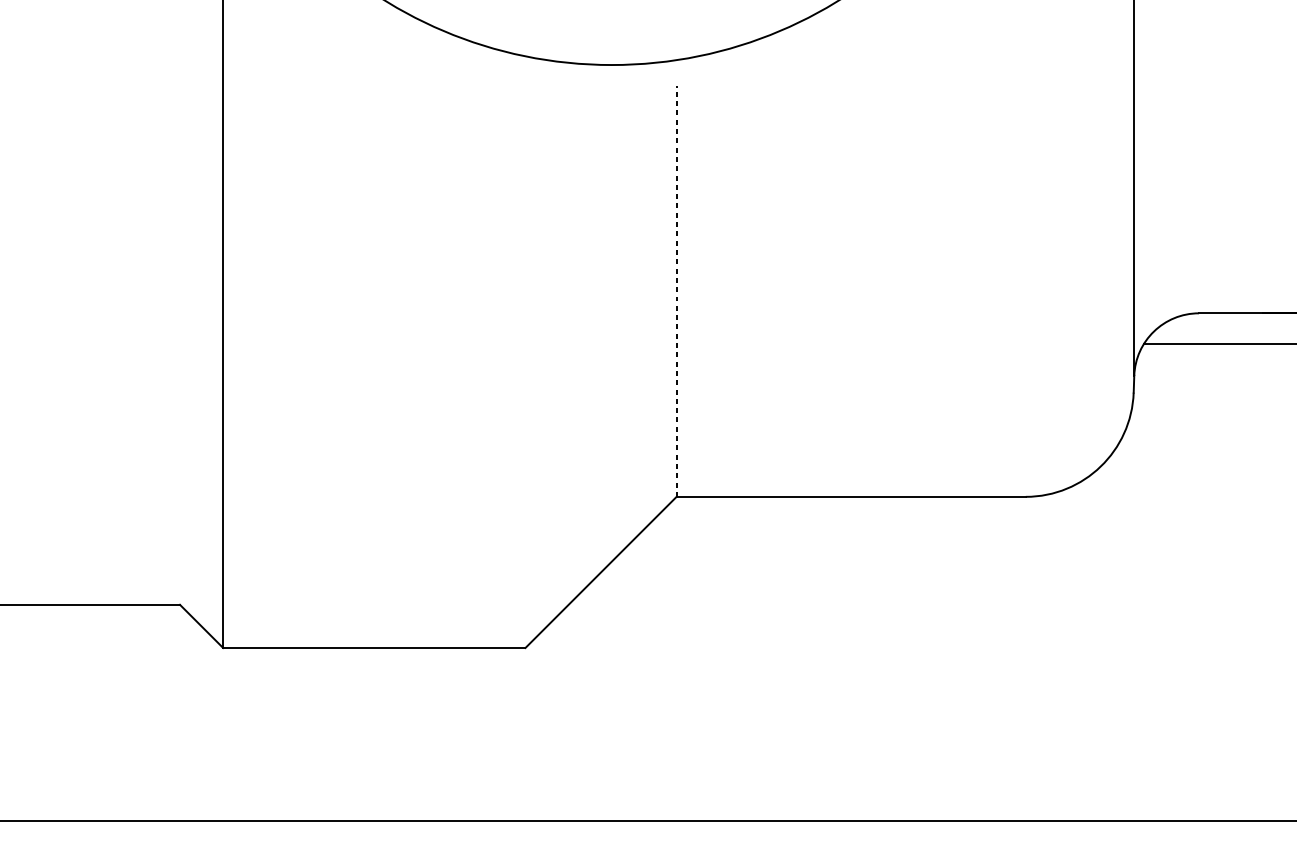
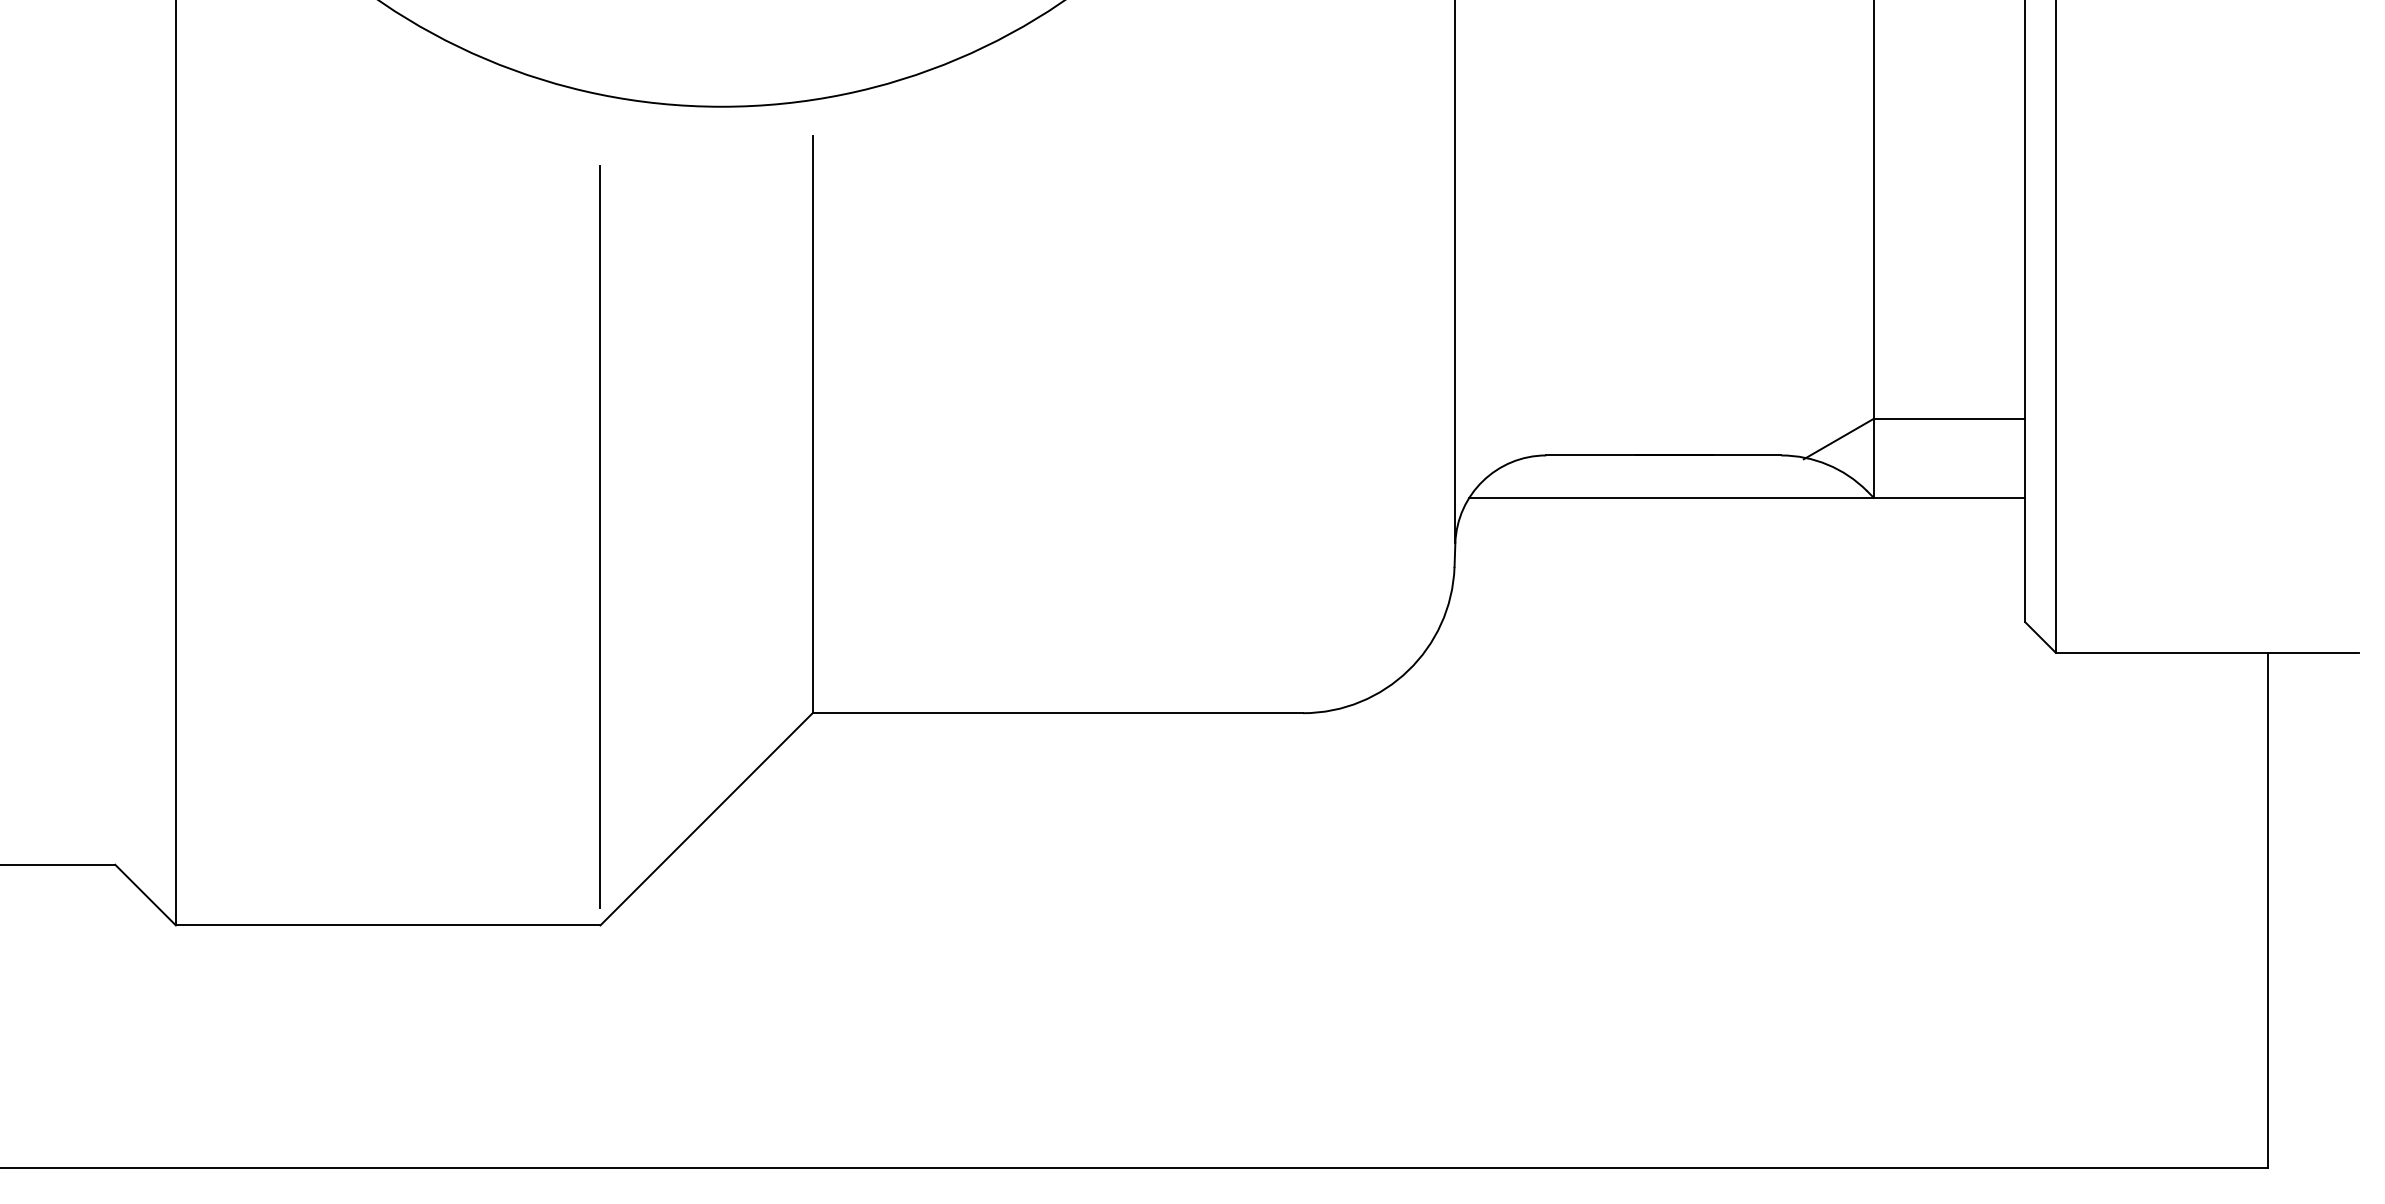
line: (676, 291) -> (812, 424), dashed -> solid
line: (525, 371) -> (600, 536), added

